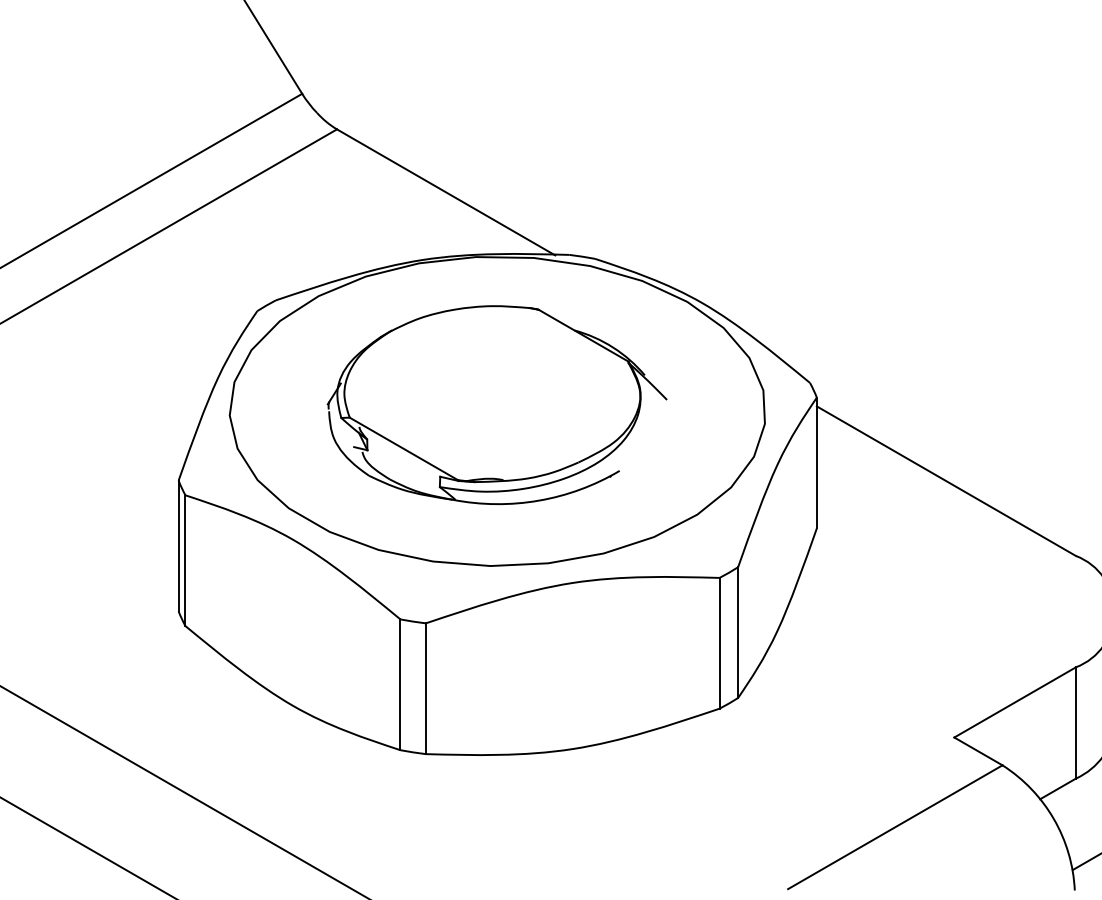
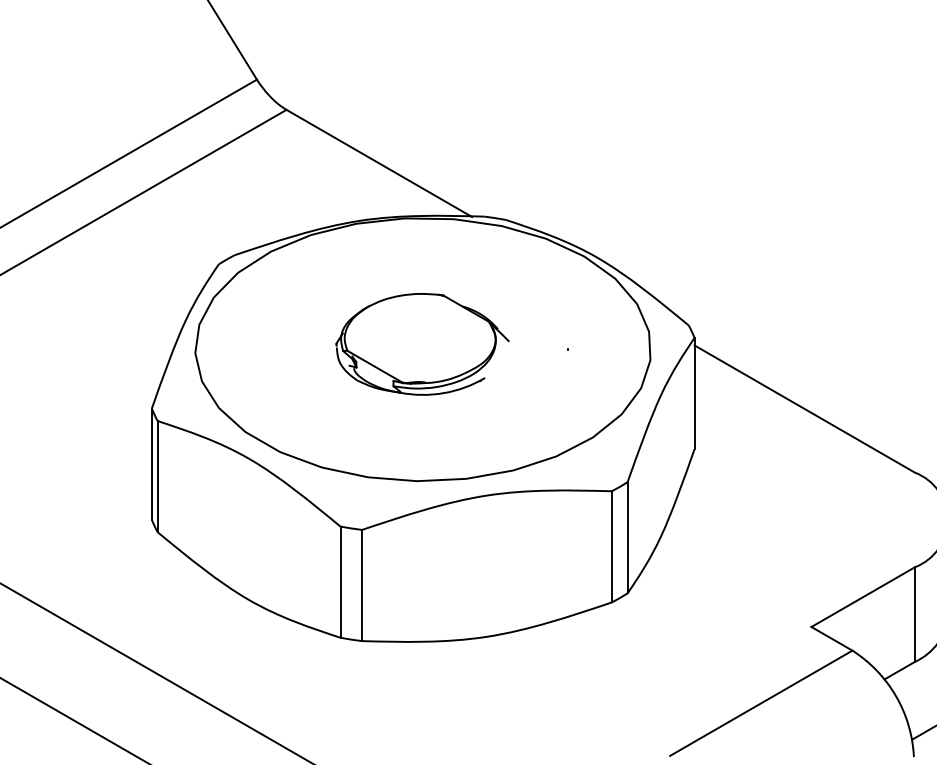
part: (496, 405) -> (422, 344), size x0.6

